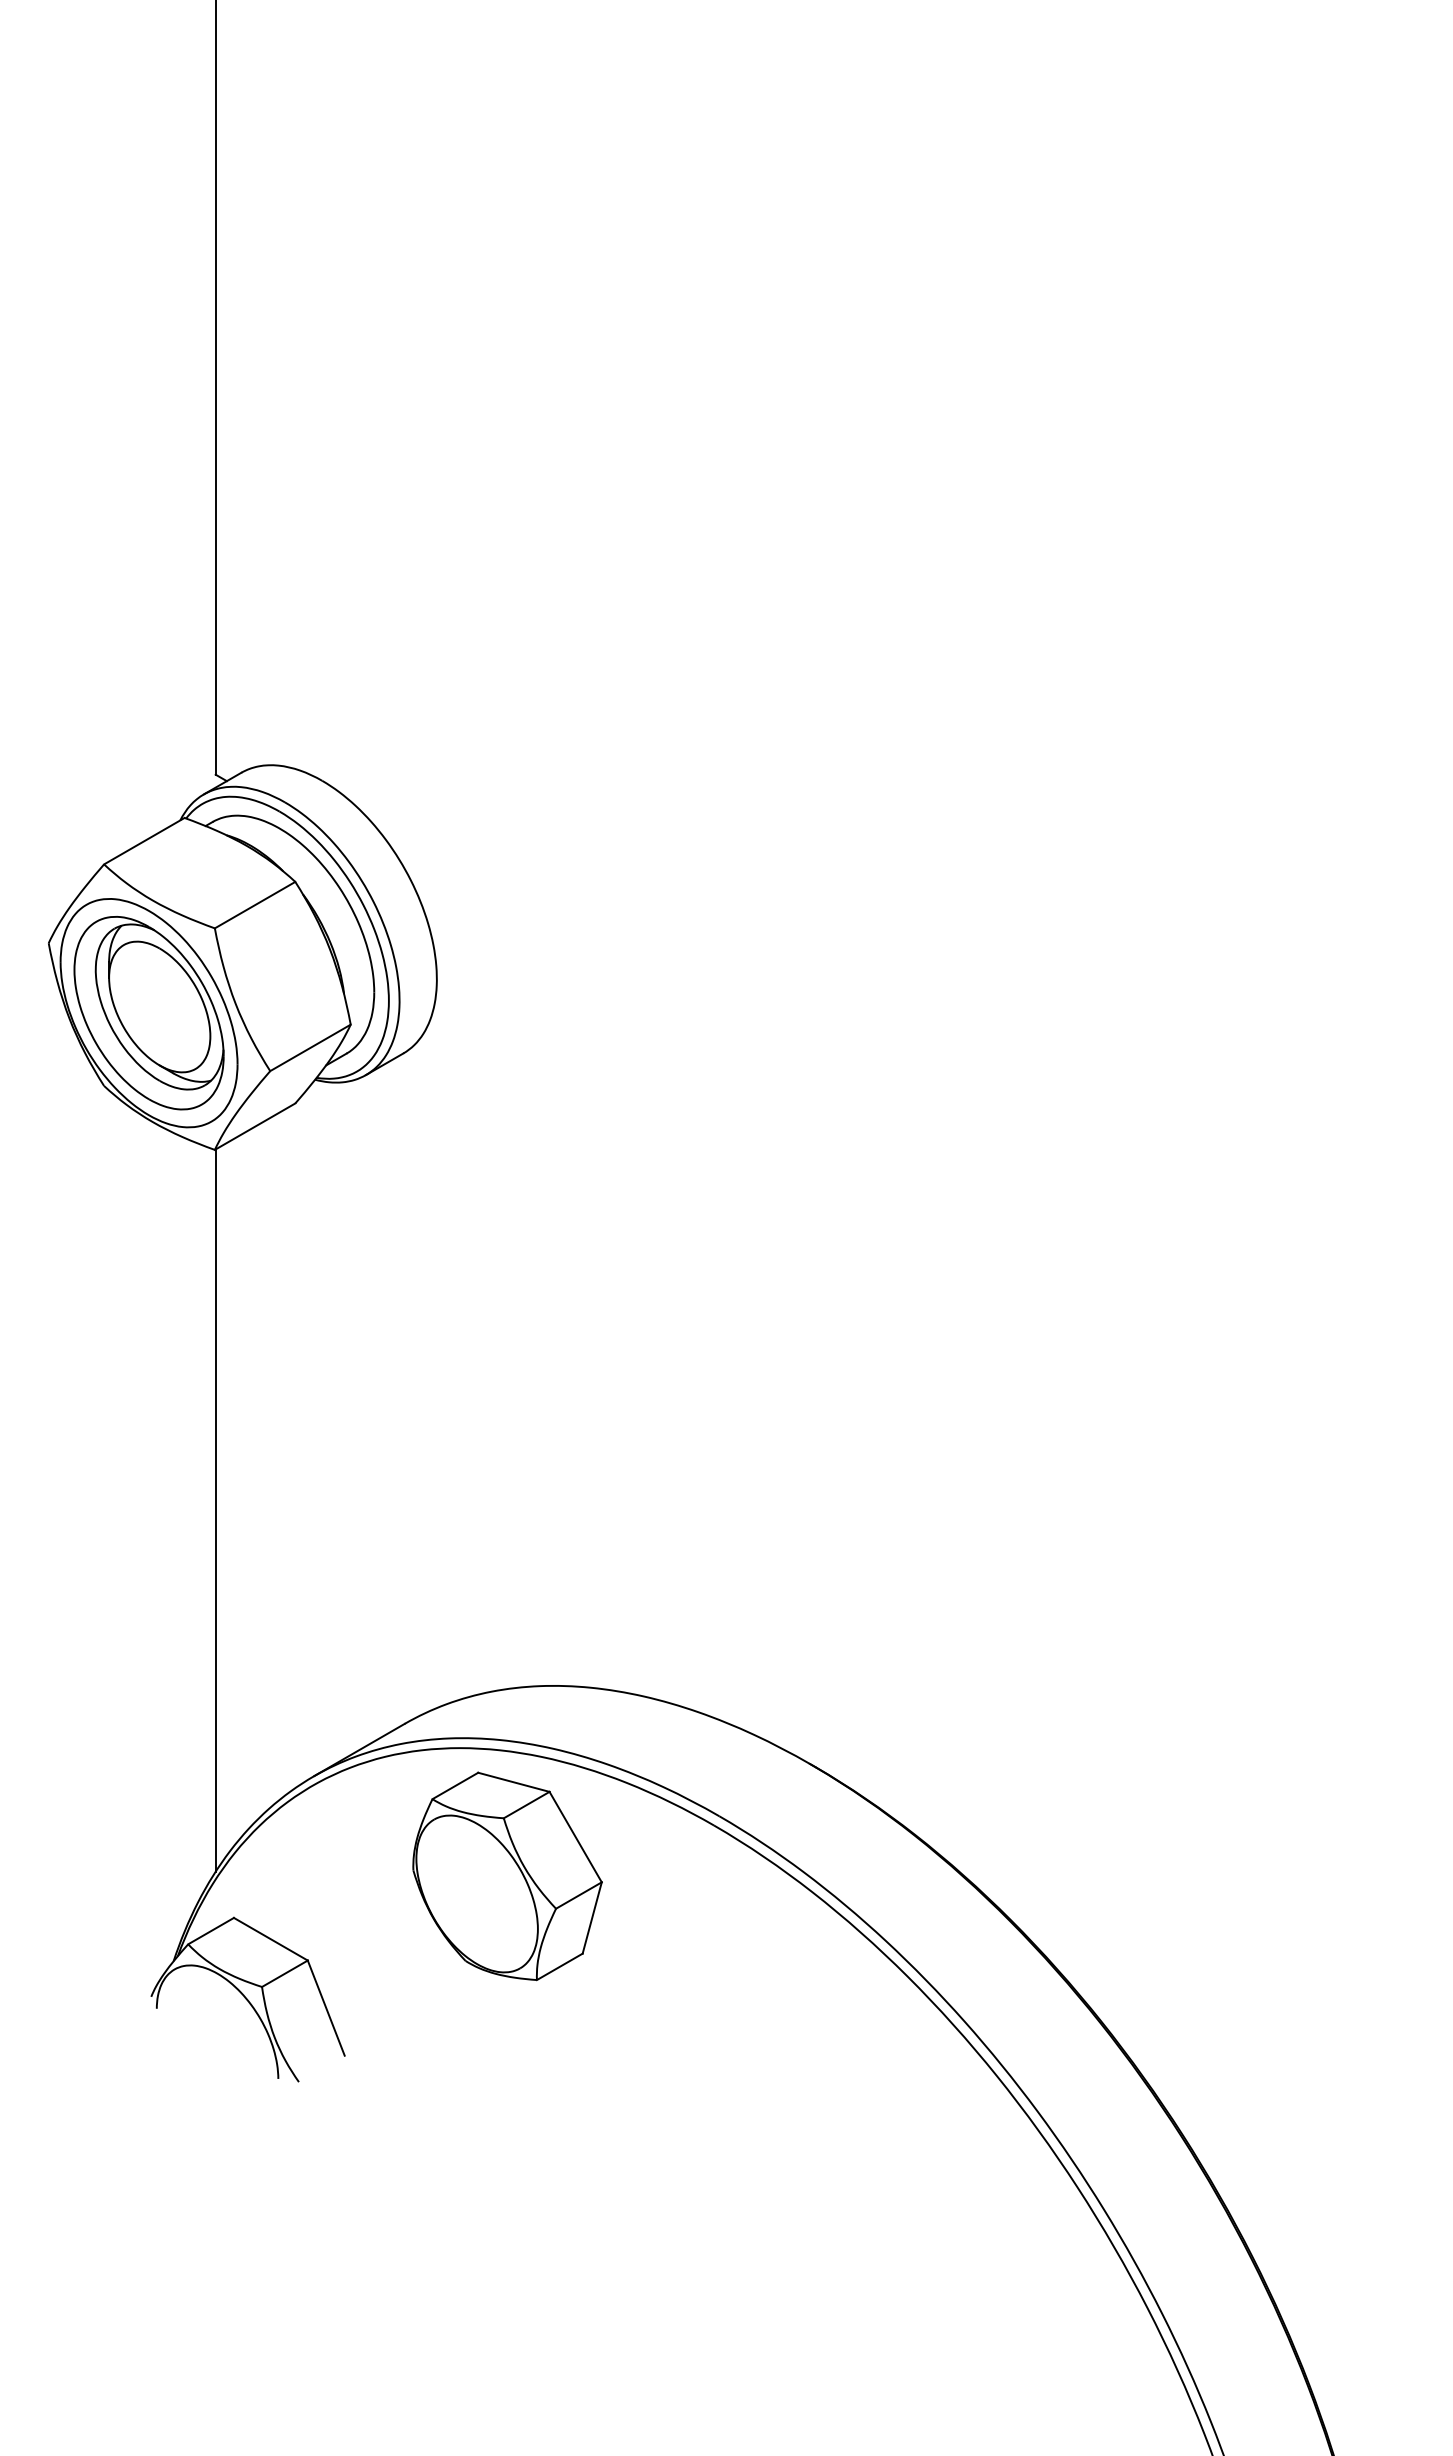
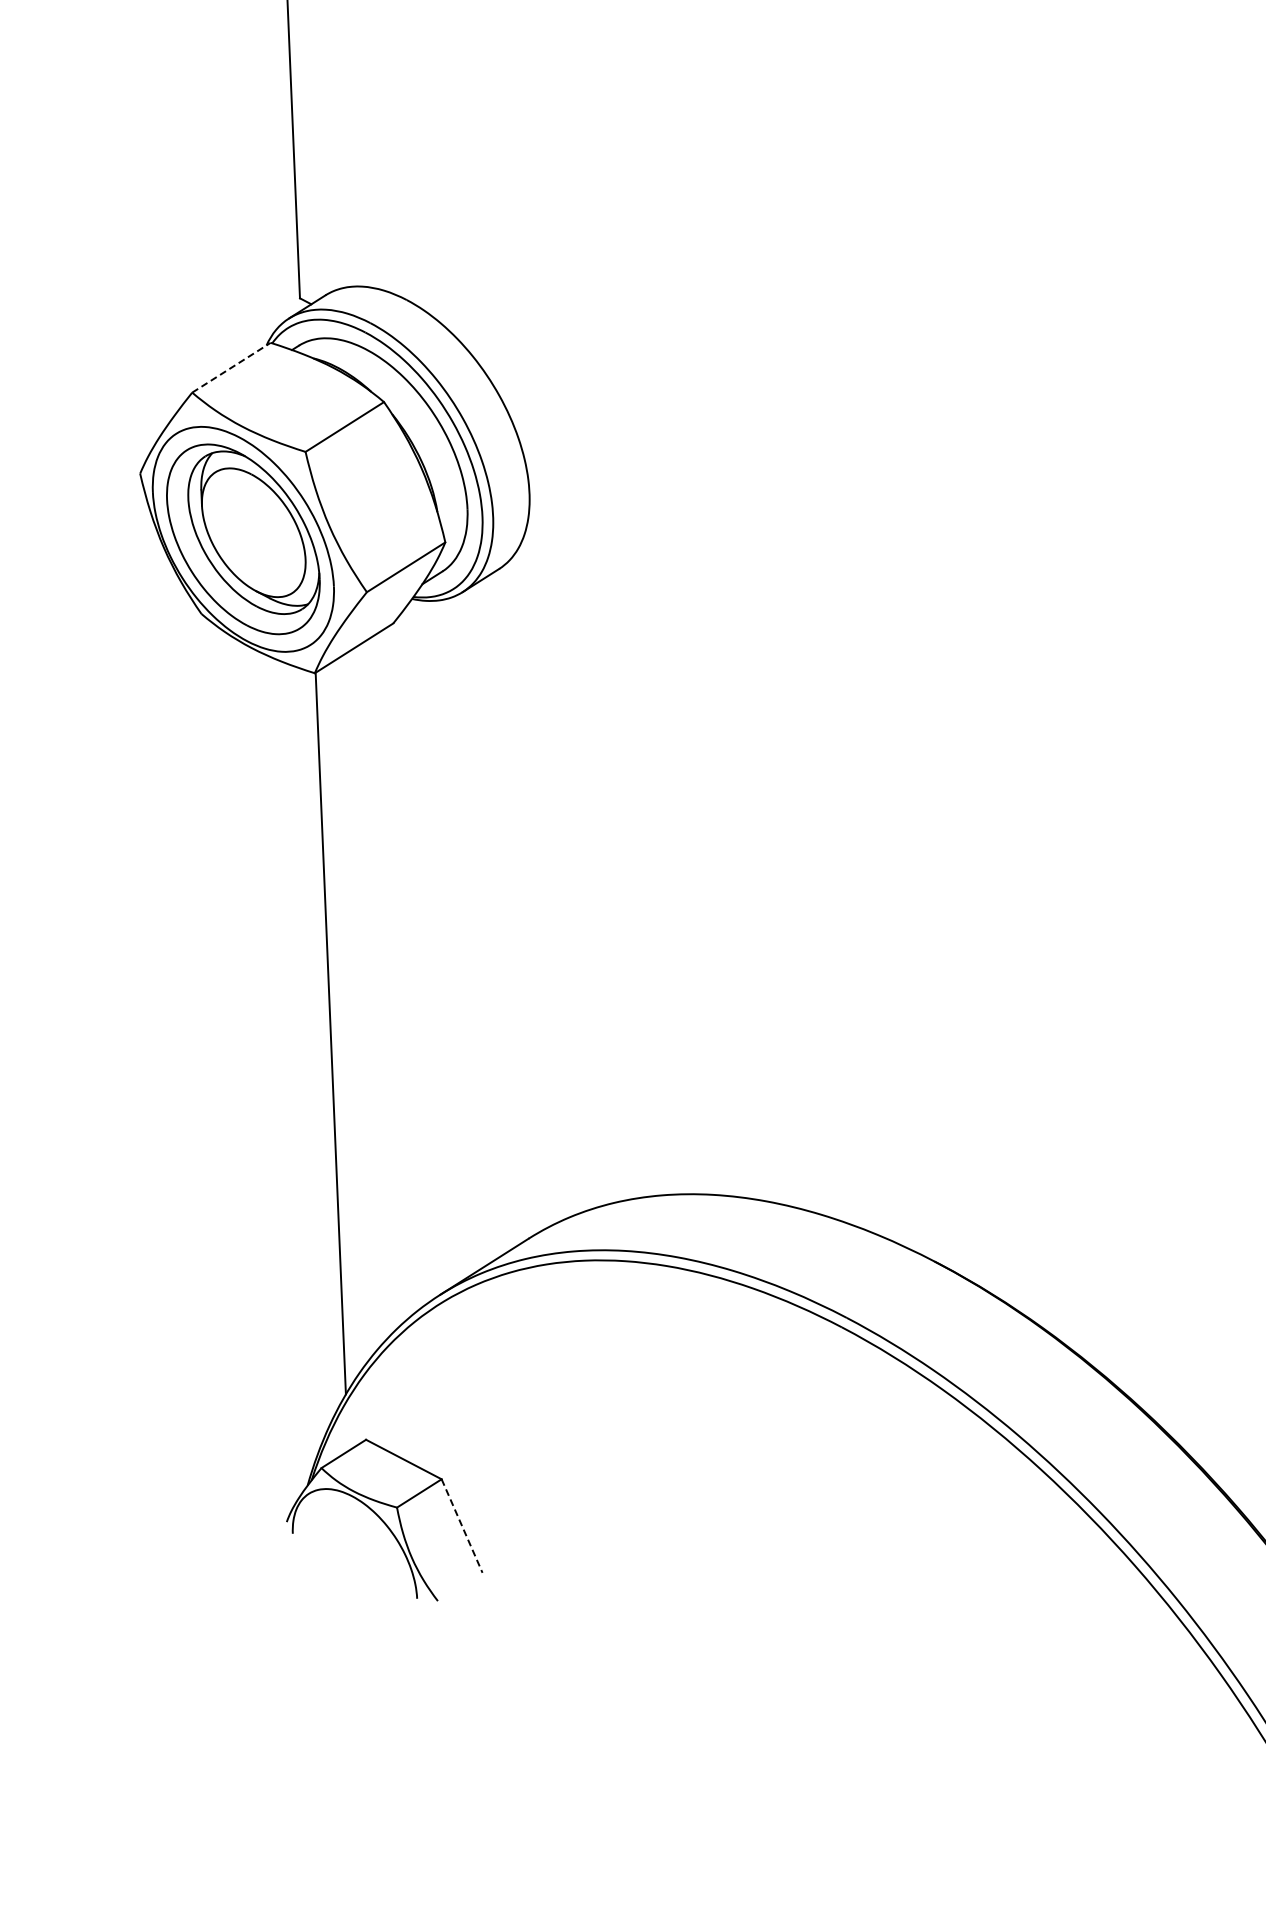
line: (144, 840) -> (231, 367), solid -> dashed
part: (507, 1876) -> (637, 1386), removed
line: (326, 2008) -> (462, 1526), solid -> dashed

